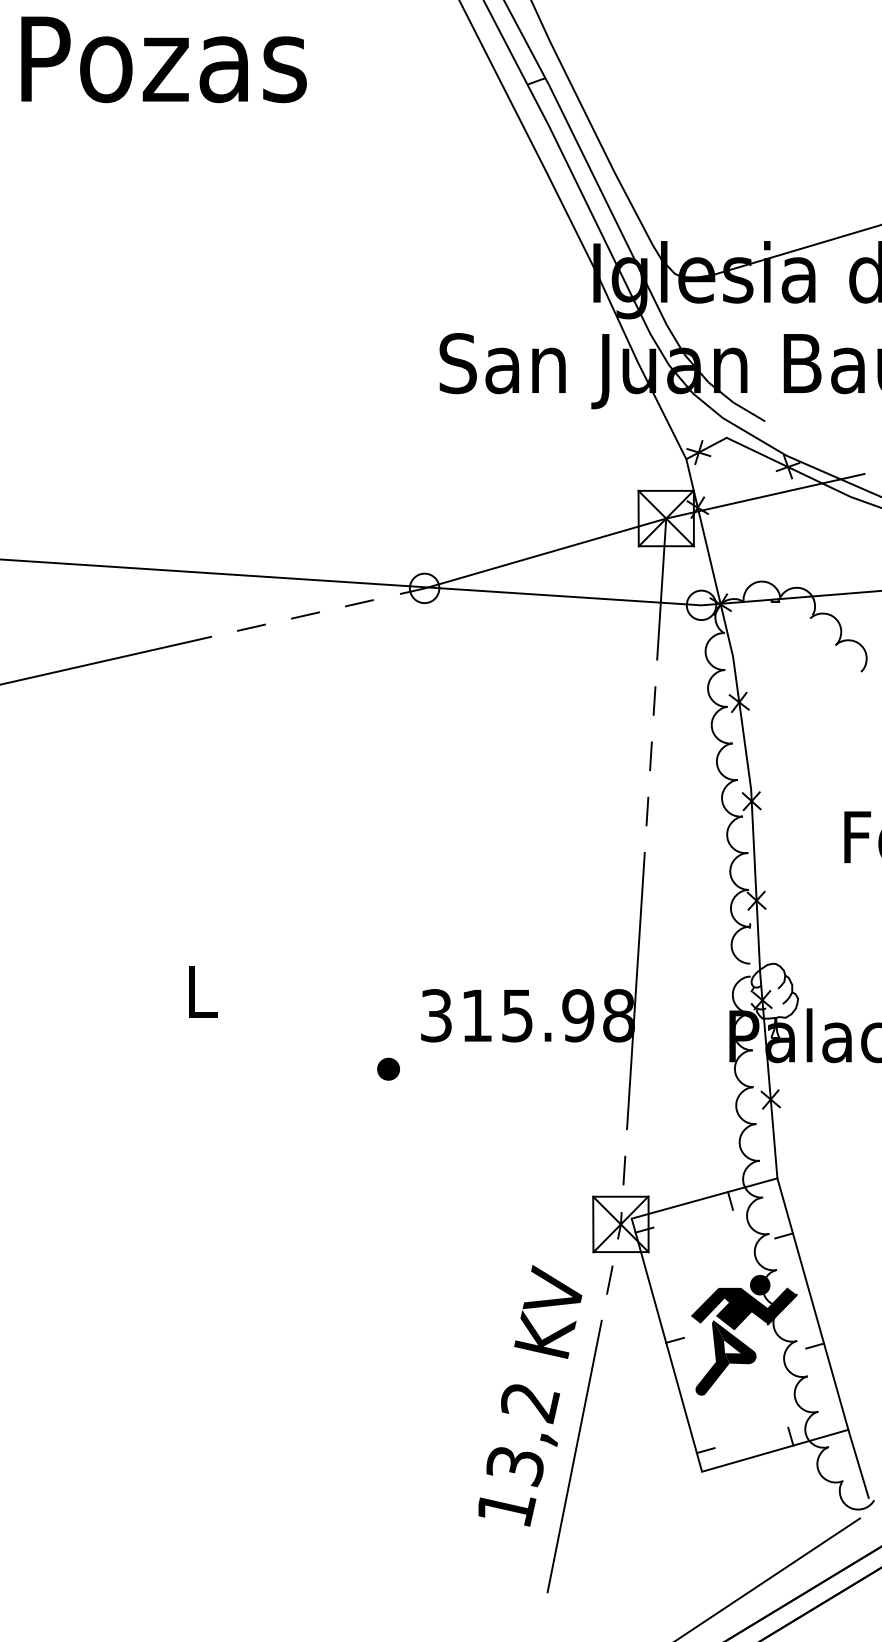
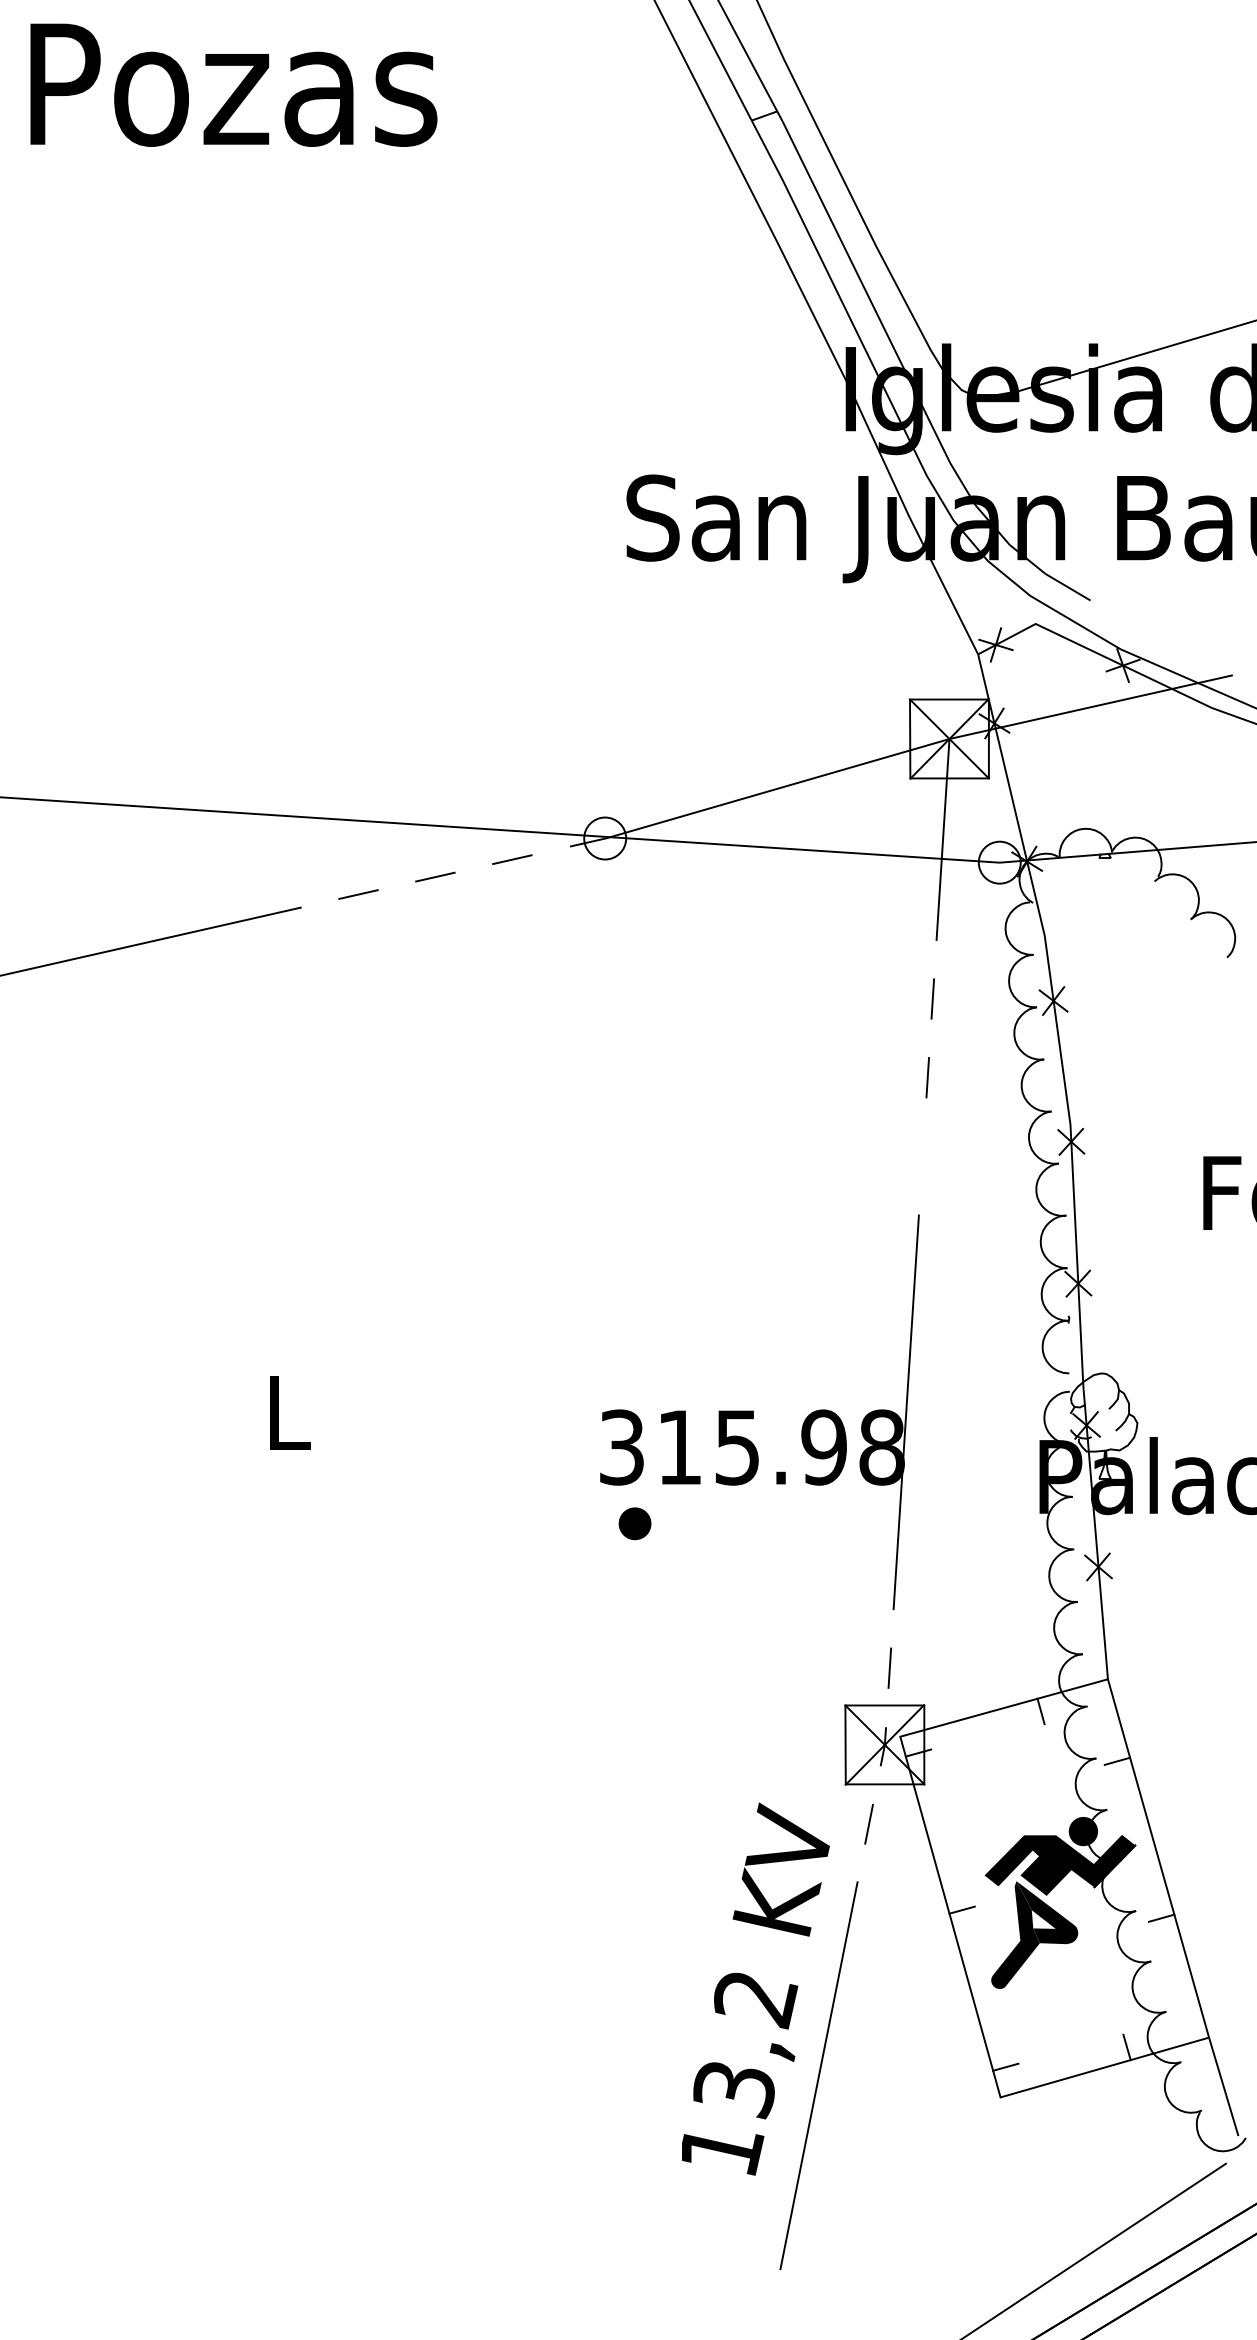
line: (647, 811) -> (922, 1156), removed
part: (388, 1068) -> (634, 1522), moved

